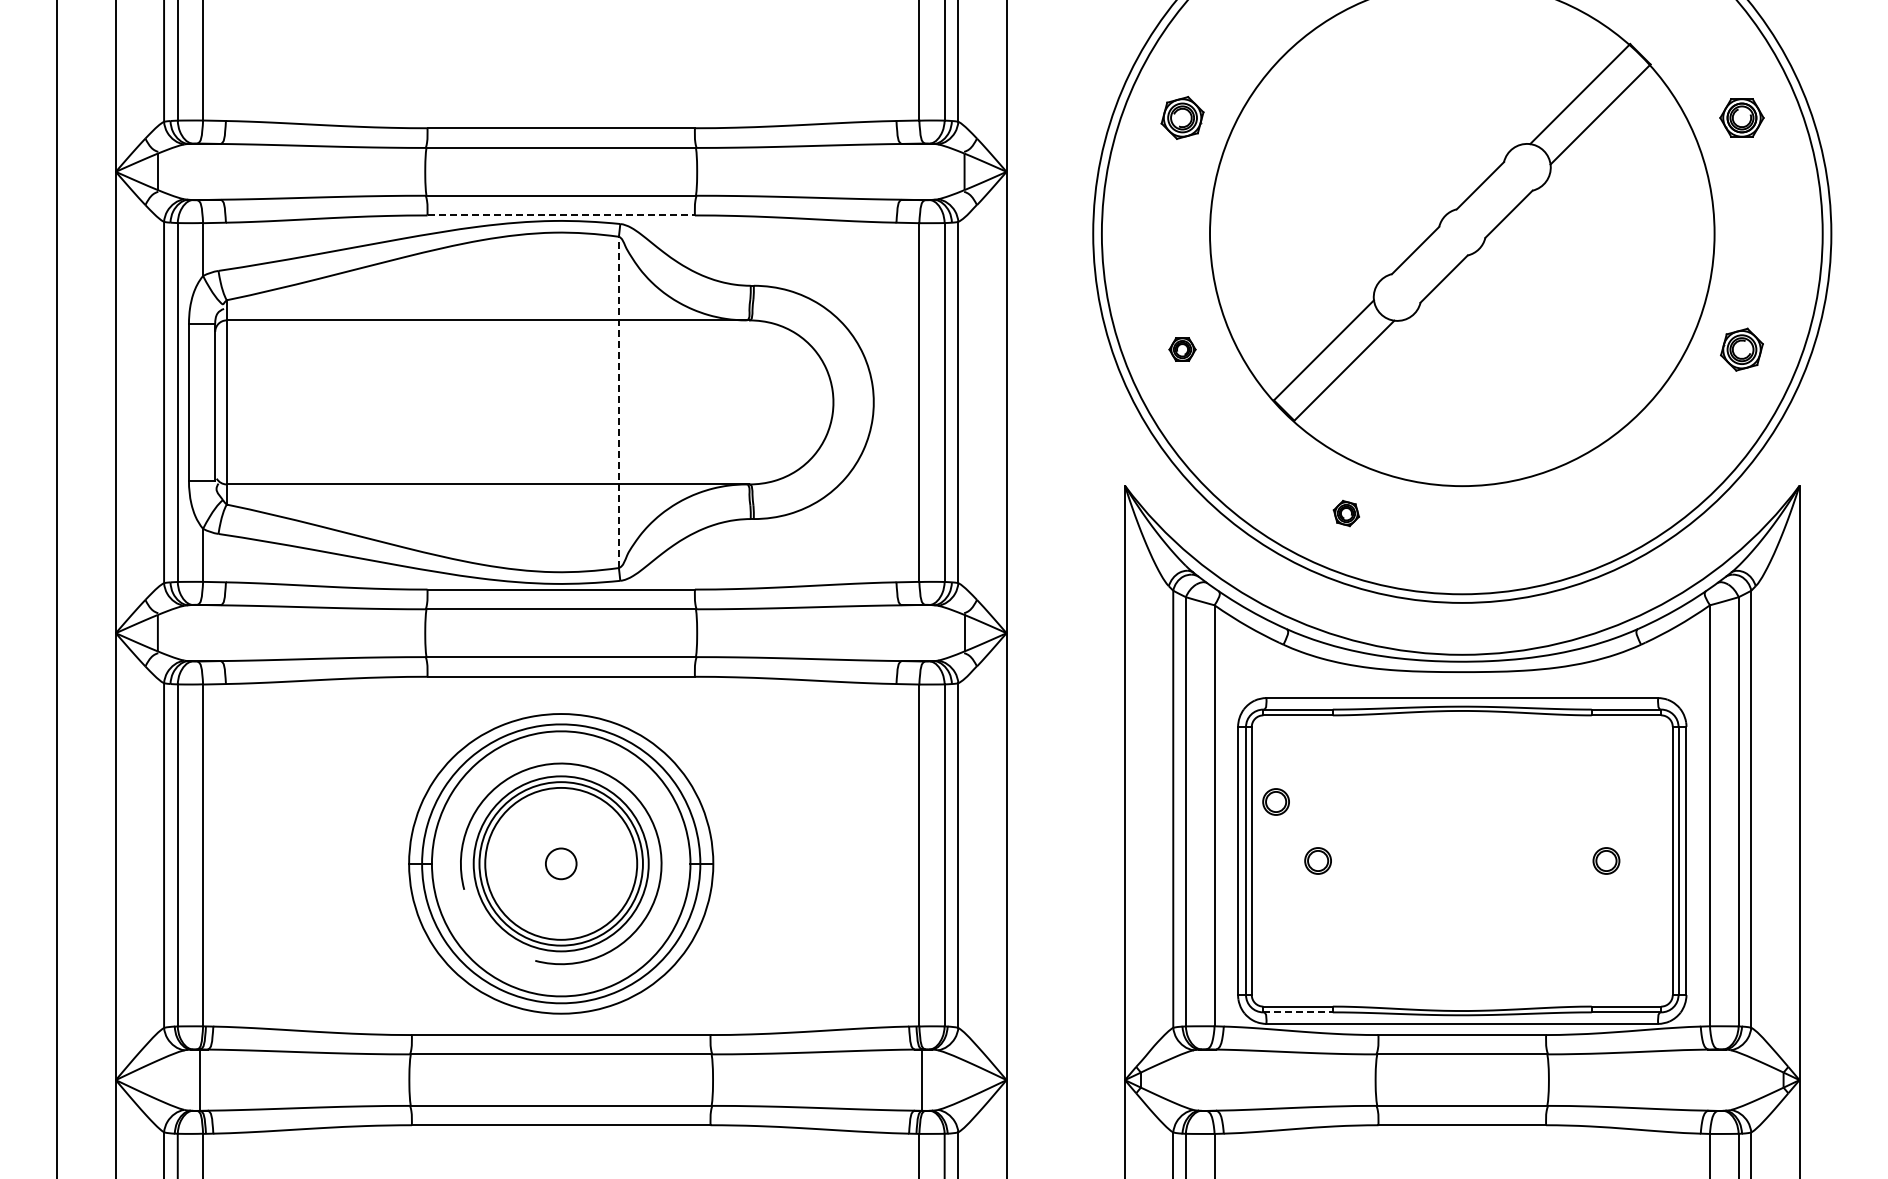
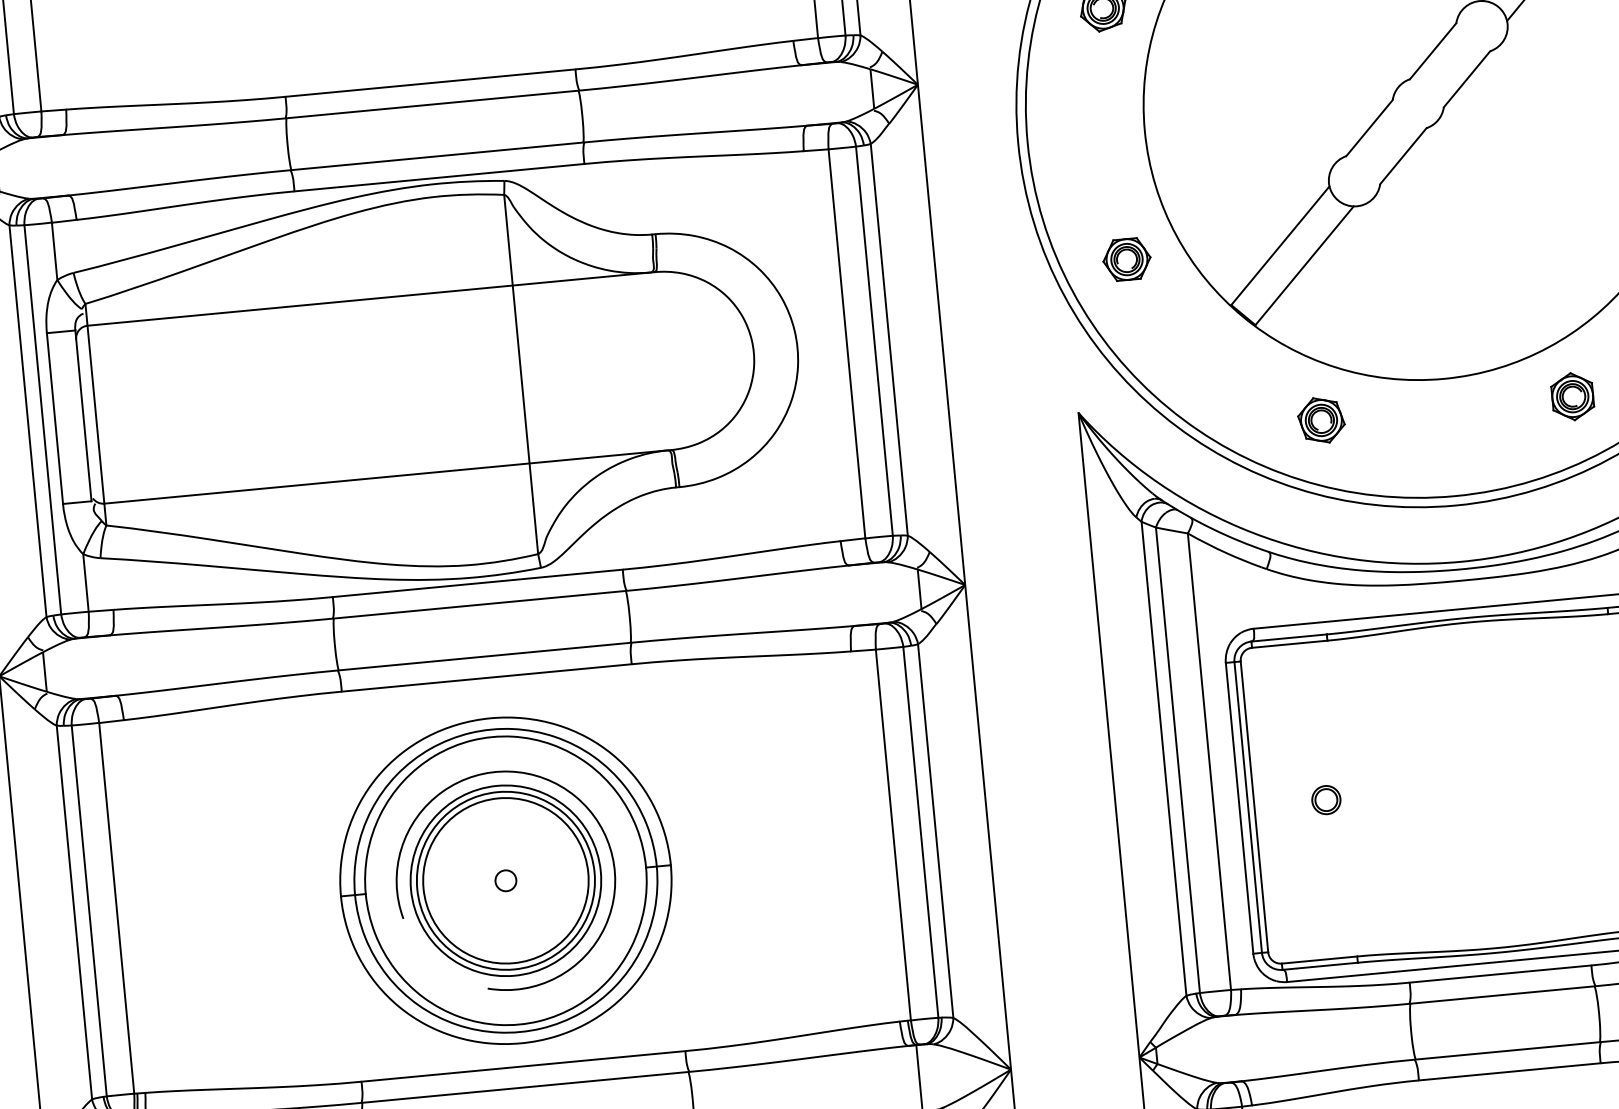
line: (561, 215) -> (439, 177), dashed -> solid
part: (1182, 349) -> (1126, 259), size x1.67
line: (618, 402) -> (520, 374), dashed -> solid
part: (1346, 513) -> (1321, 420), size x1.67
part: (1577, 513) -> (1572, 396), added
part: (1275, 801) -> (1274, 739), removed
circle: (560, 863) -> (505, 880), size x0.62
line: (1298, 1012) -> (1320, 966), dashed -> solid

